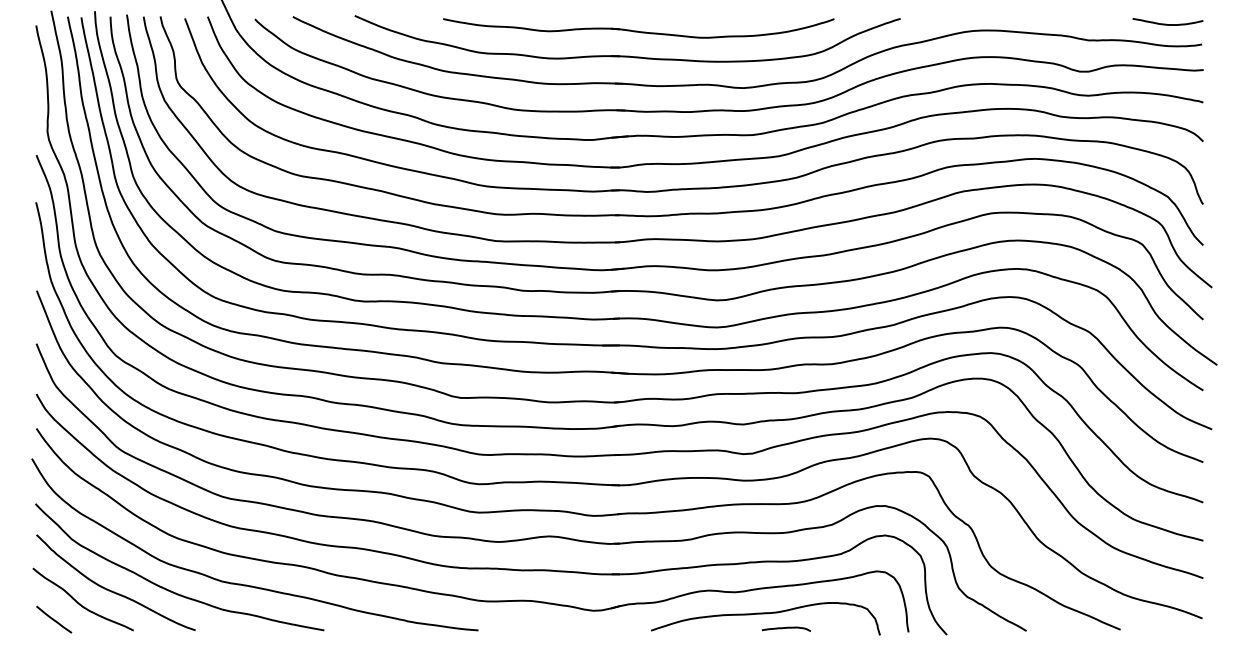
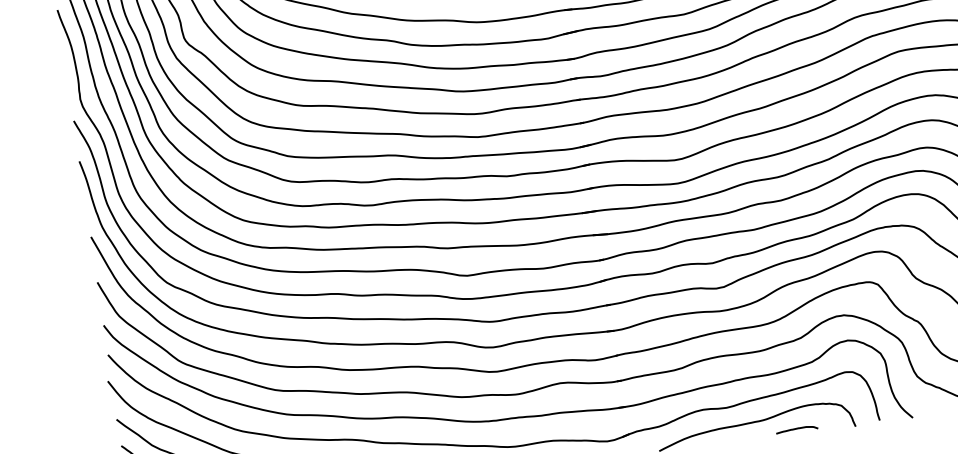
curve: (785, 628) -> (796, 429), moved

